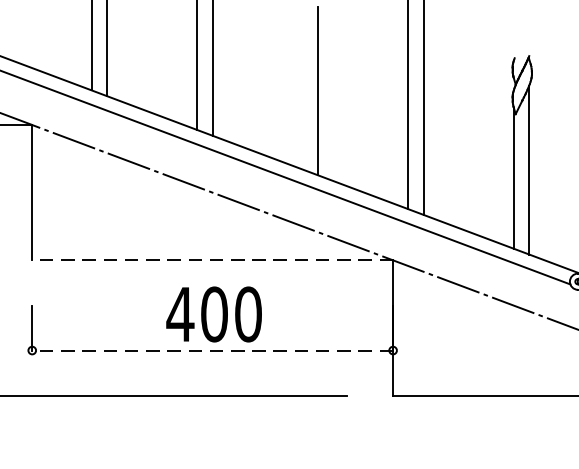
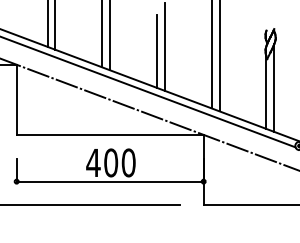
line: (302, 99) -> (156, 51), added
line: (211, 259) -> (109, 134), dashed -> solid
line: (211, 350) -> (109, 181), dashed -> solid

